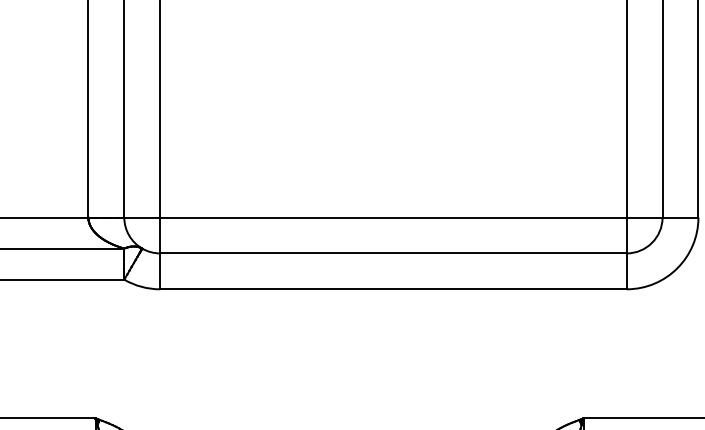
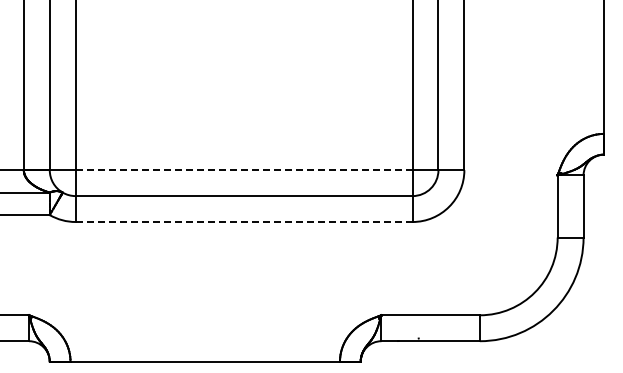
line: (393, 217) -> (244, 170), solid -> dashed
line: (392, 289) -> (243, 222), solid -> dashed

